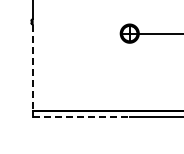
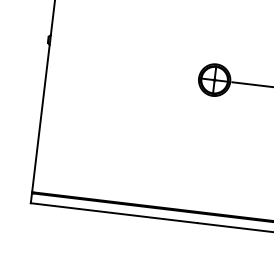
line: (32, 67) -> (40, 118), dashed -> solid
line: (81, 116) -> (114, 212), dashed -> solid

